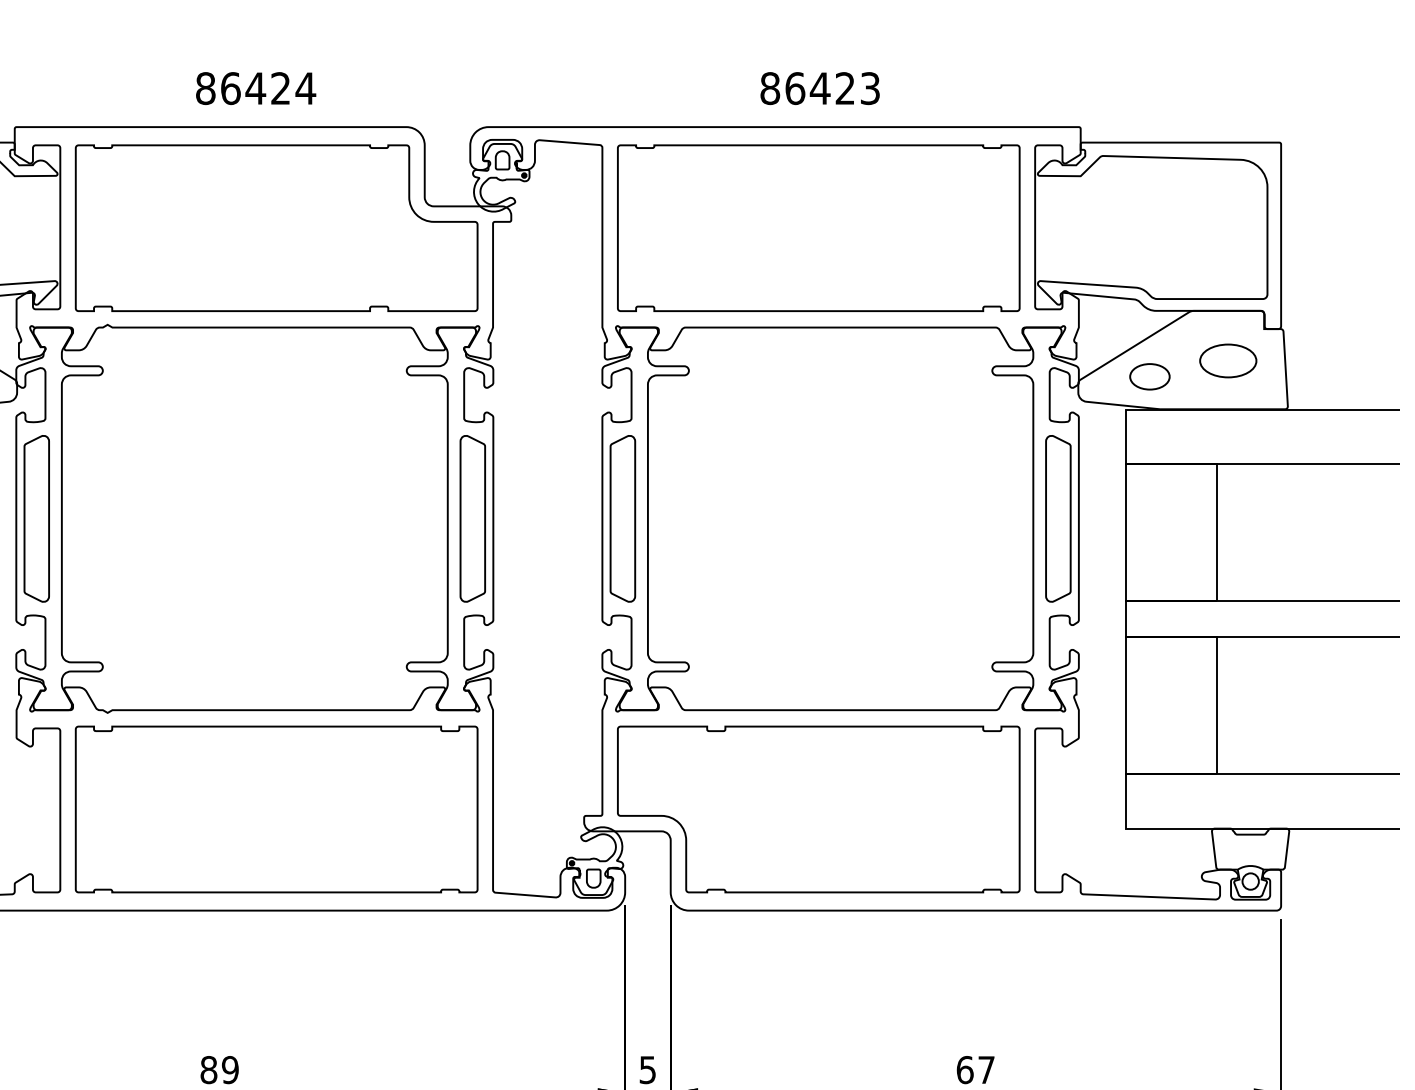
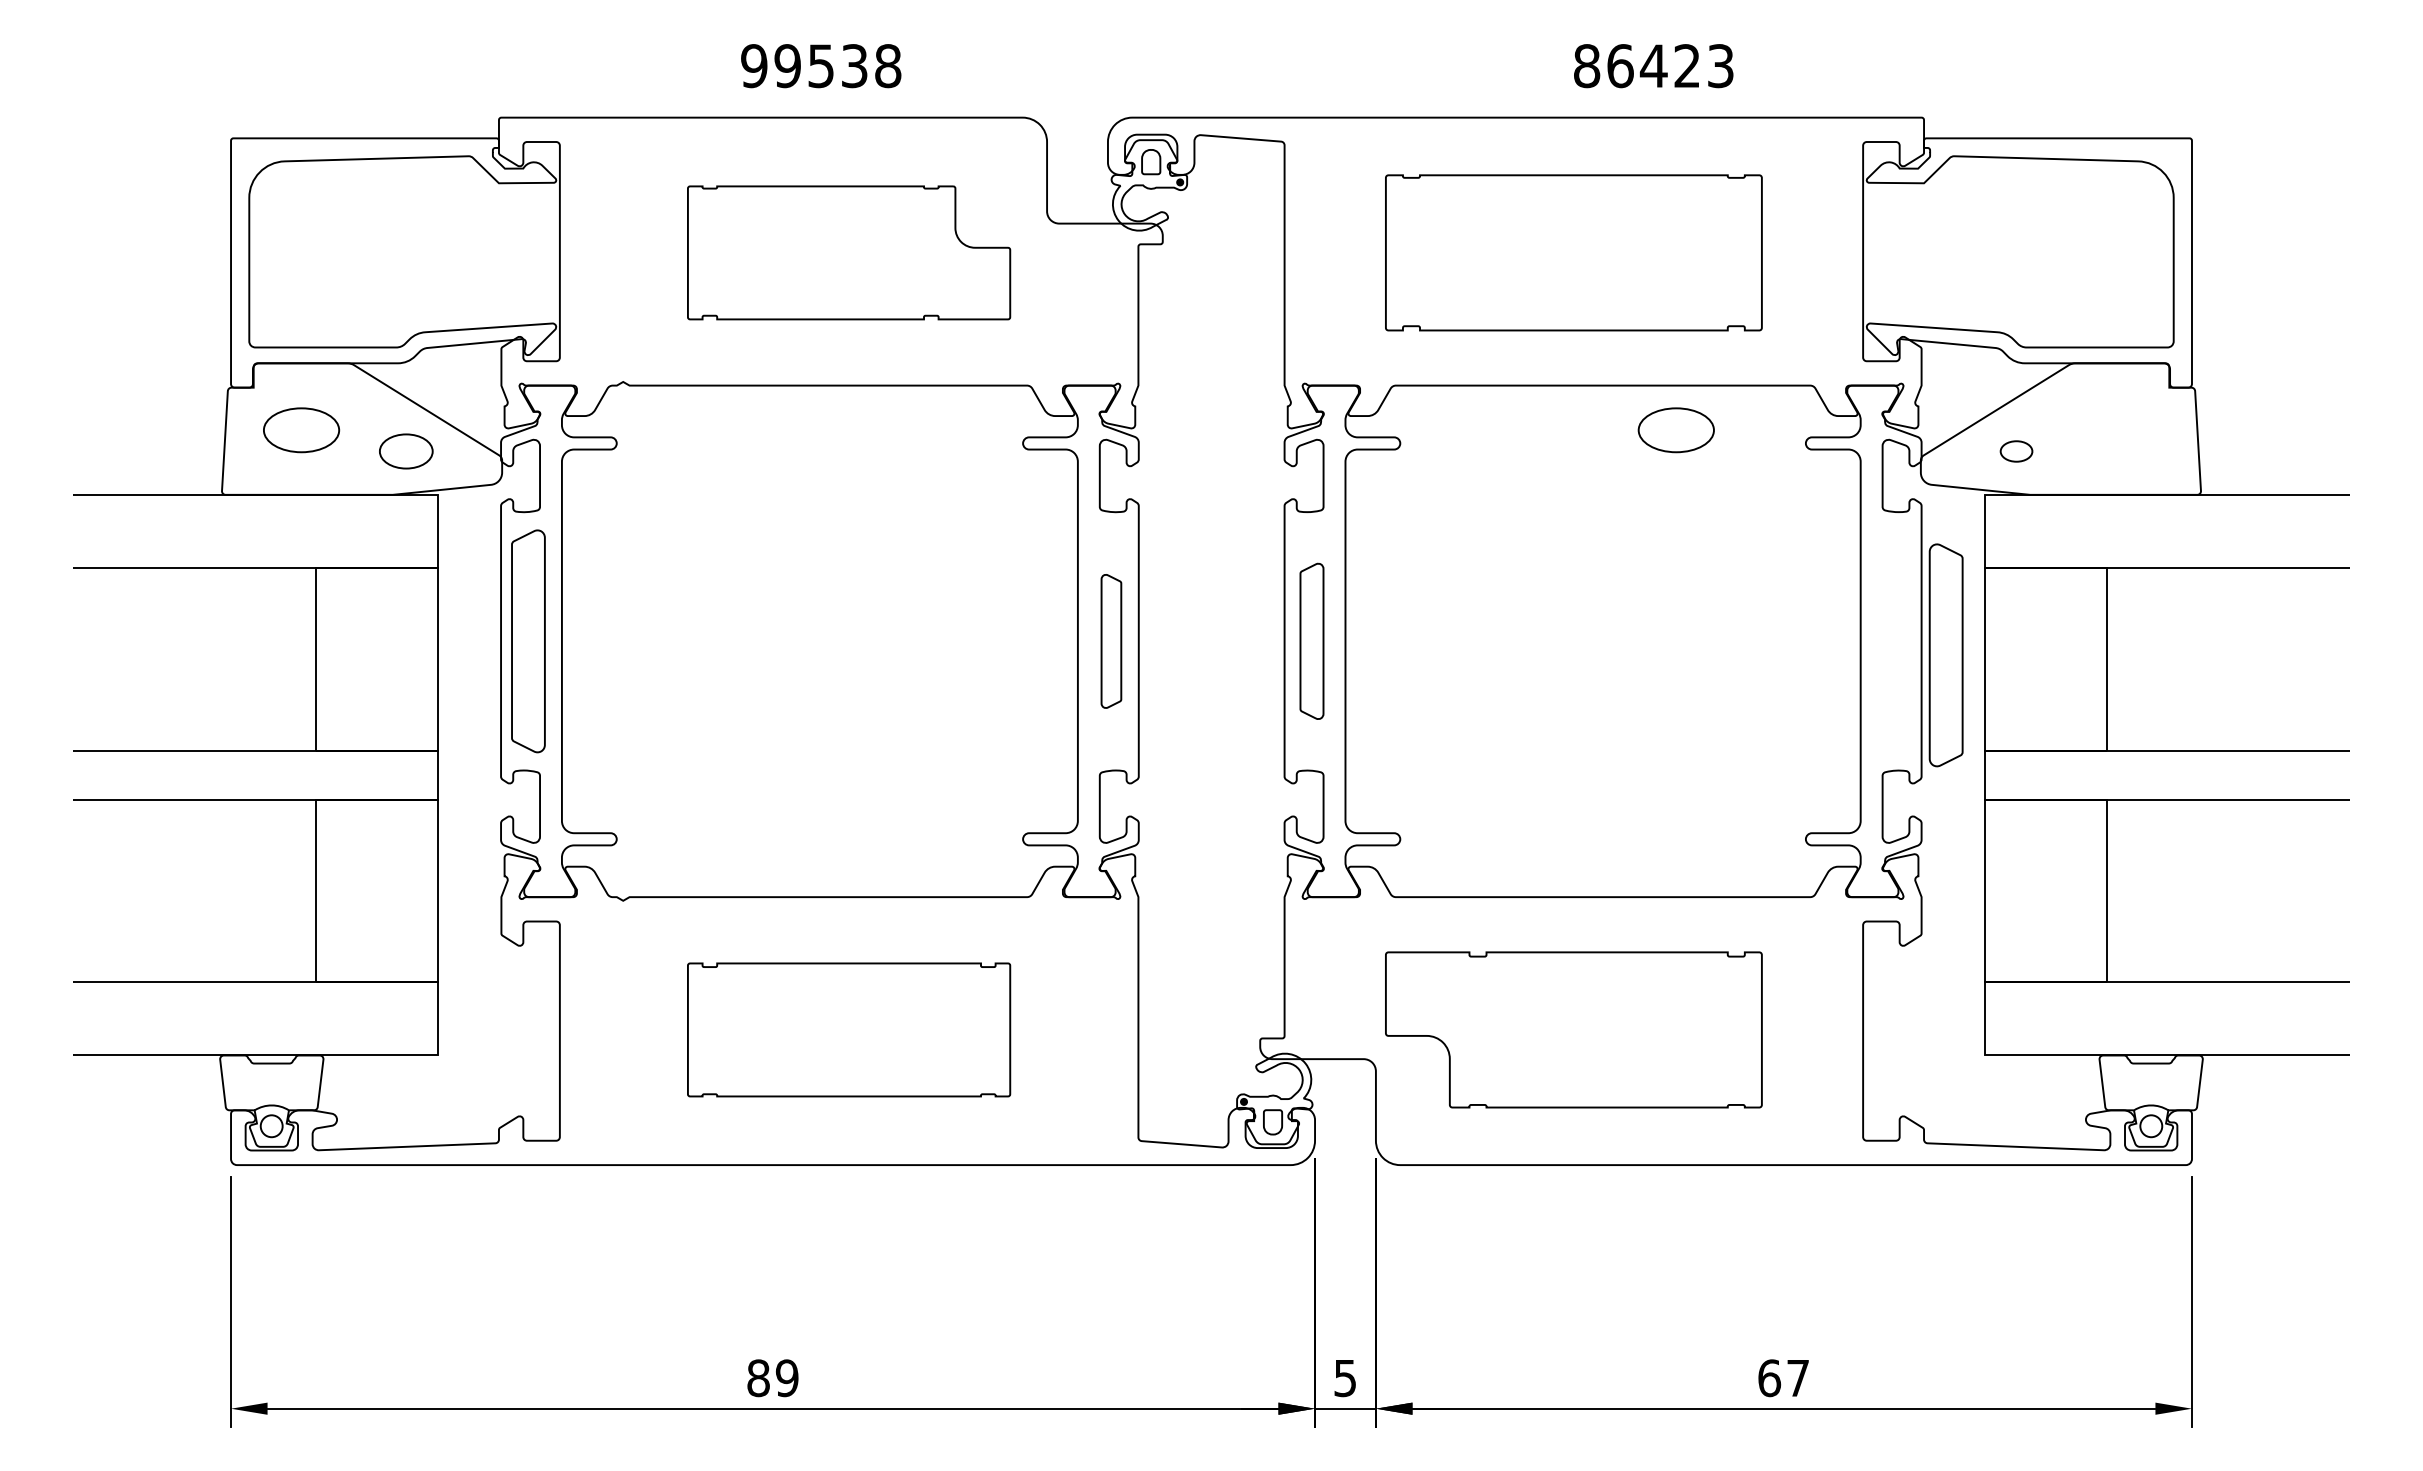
text: (256, 88) -> (821, 66), 86424 -> 99538
text: (819, 88) -> (1653, 66), moved
part: (276, 227) -> (848, 252), size x0.6
part: (818, 227) -> (1573, 252), size x0.7
part: (1227, 361) -> (1675, 430), moved
part: (1149, 376) -> (2016, 451), size x0.6
part: (472, 518) -> (1111, 641), size x0.6
part: (622, 518) -> (1311, 641), size x0.7
part: (1057, 518) -> (1945, 655), moved
part: (276, 809) -> (848, 1029), size x0.6
part: (818, 809) -> (1573, 1029), size x0.7

